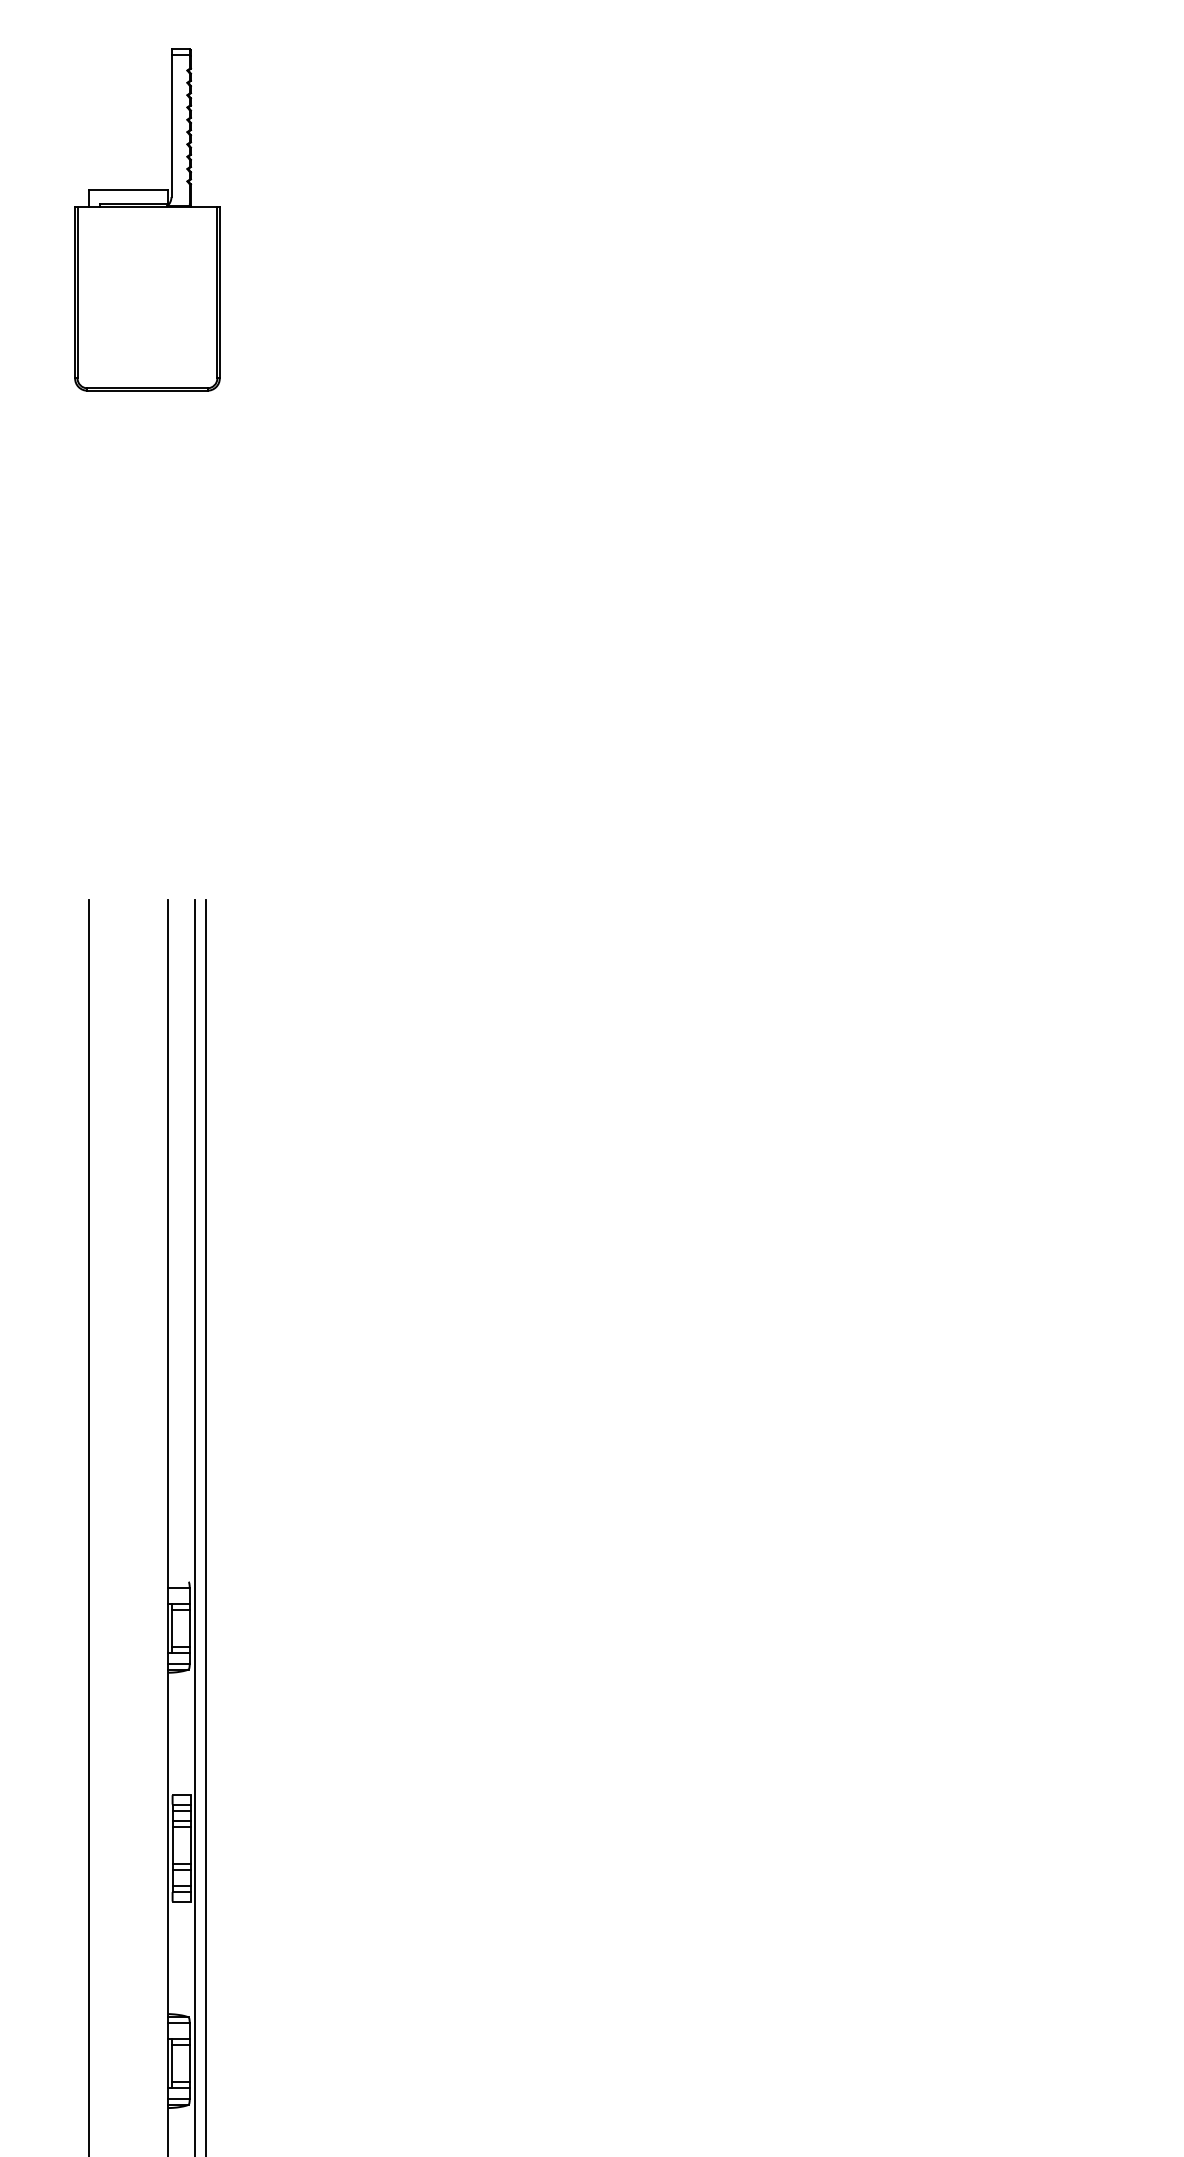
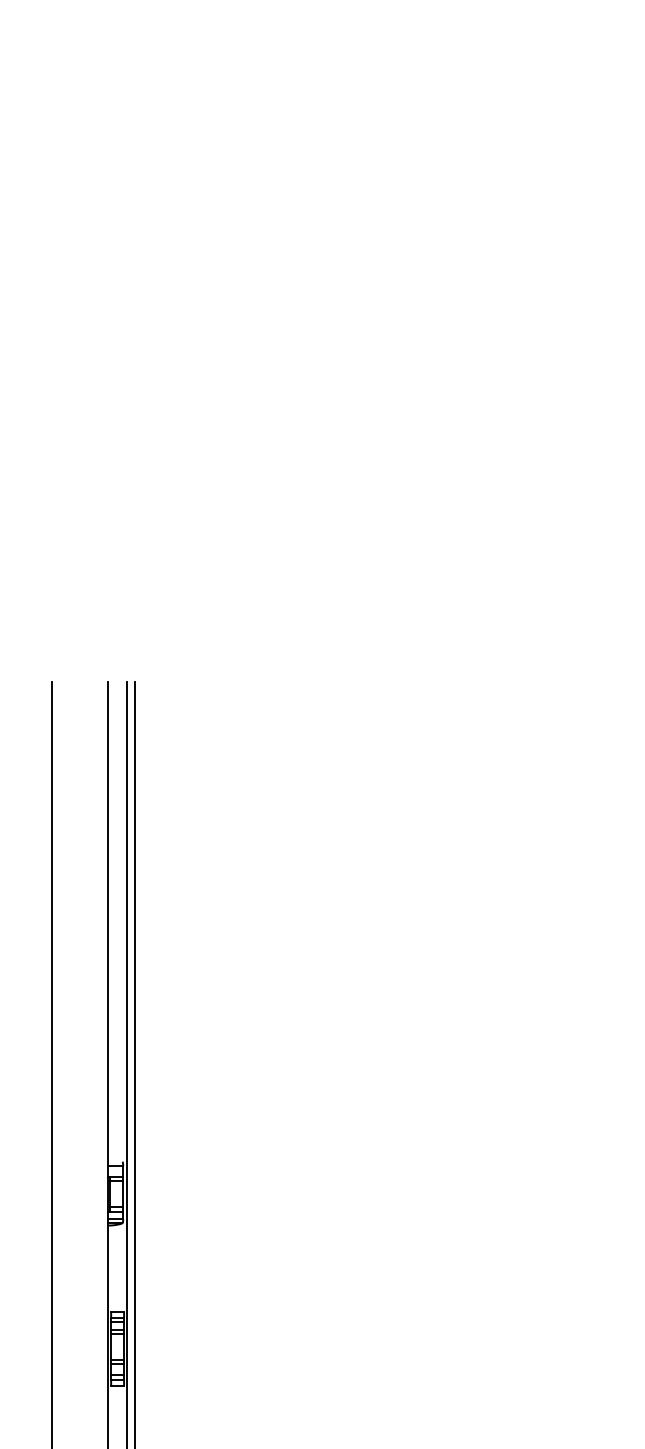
part: (147, 219) -> (93, 204), removed

